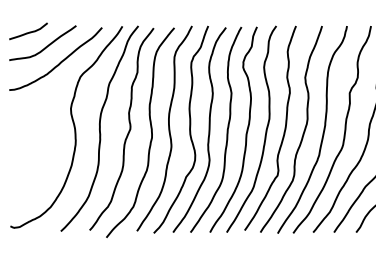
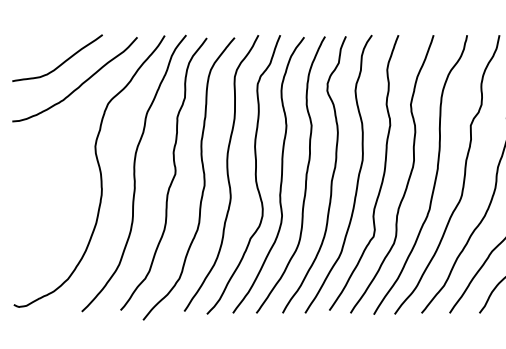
curve: (29, 31) -> (39, 42), removed

